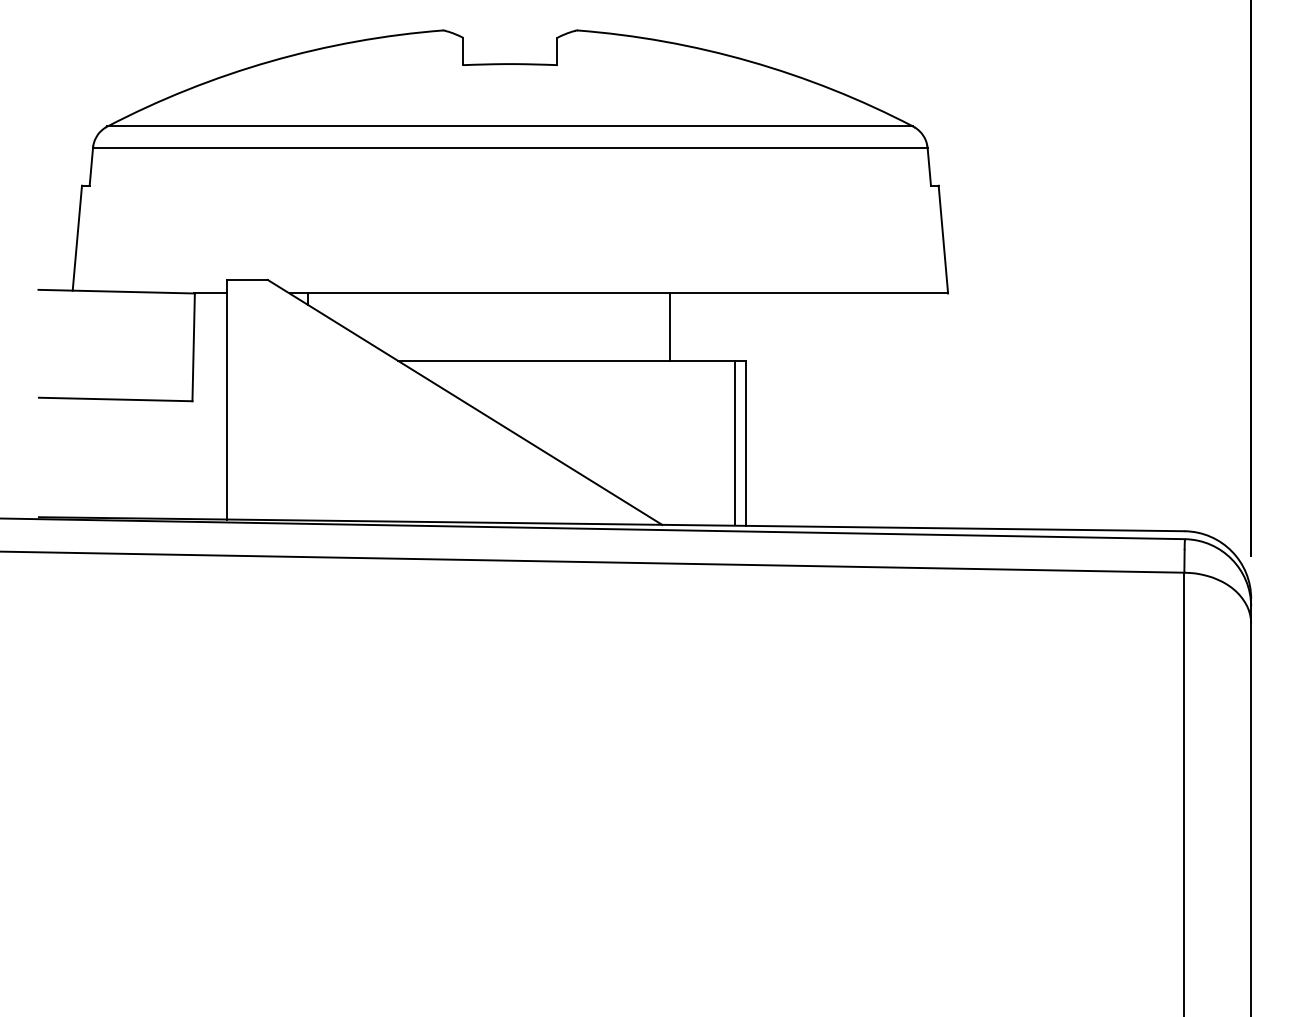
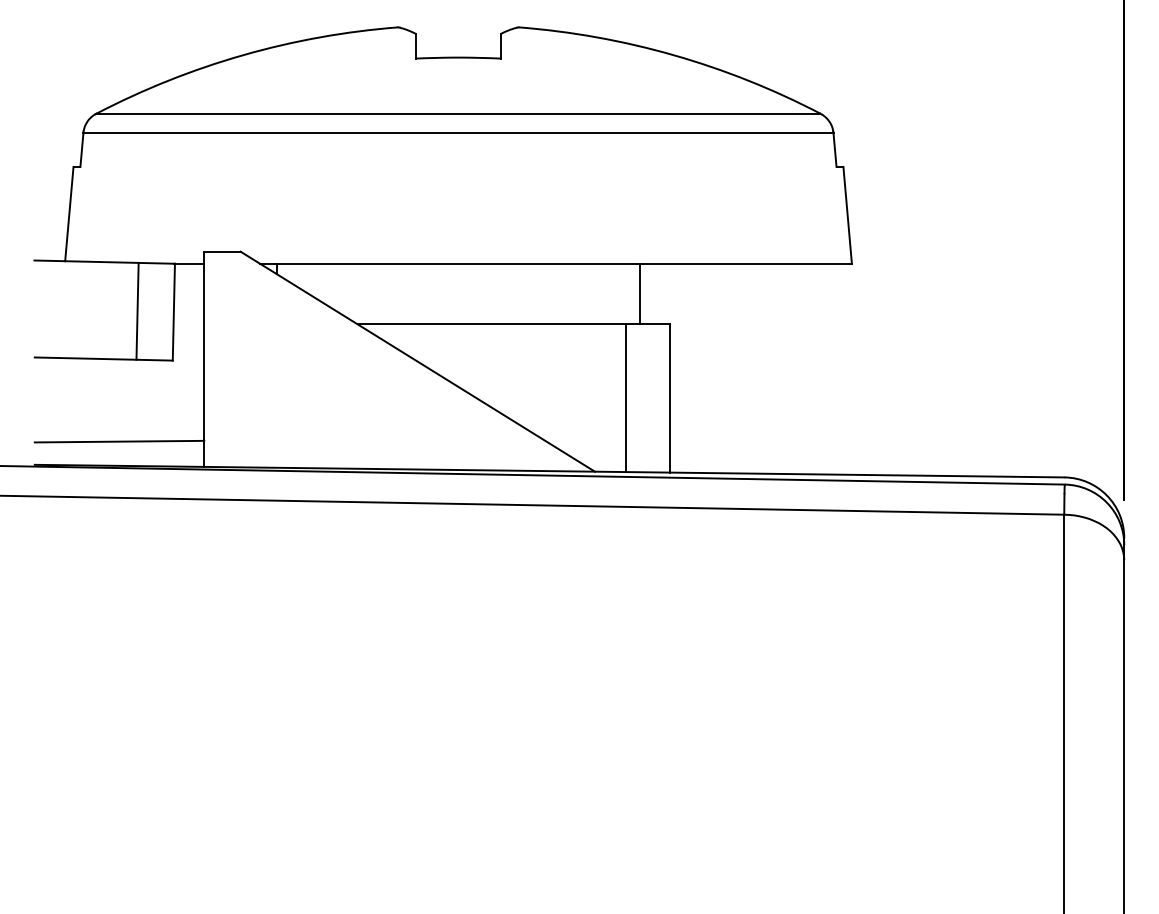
line: (670, 326) -> (640, 293), moved
line: (153, 345) -> (137, 310), added
line: (735, 443) -> (625, 398), moved
line: (133, 491) -> (119, 441), added

